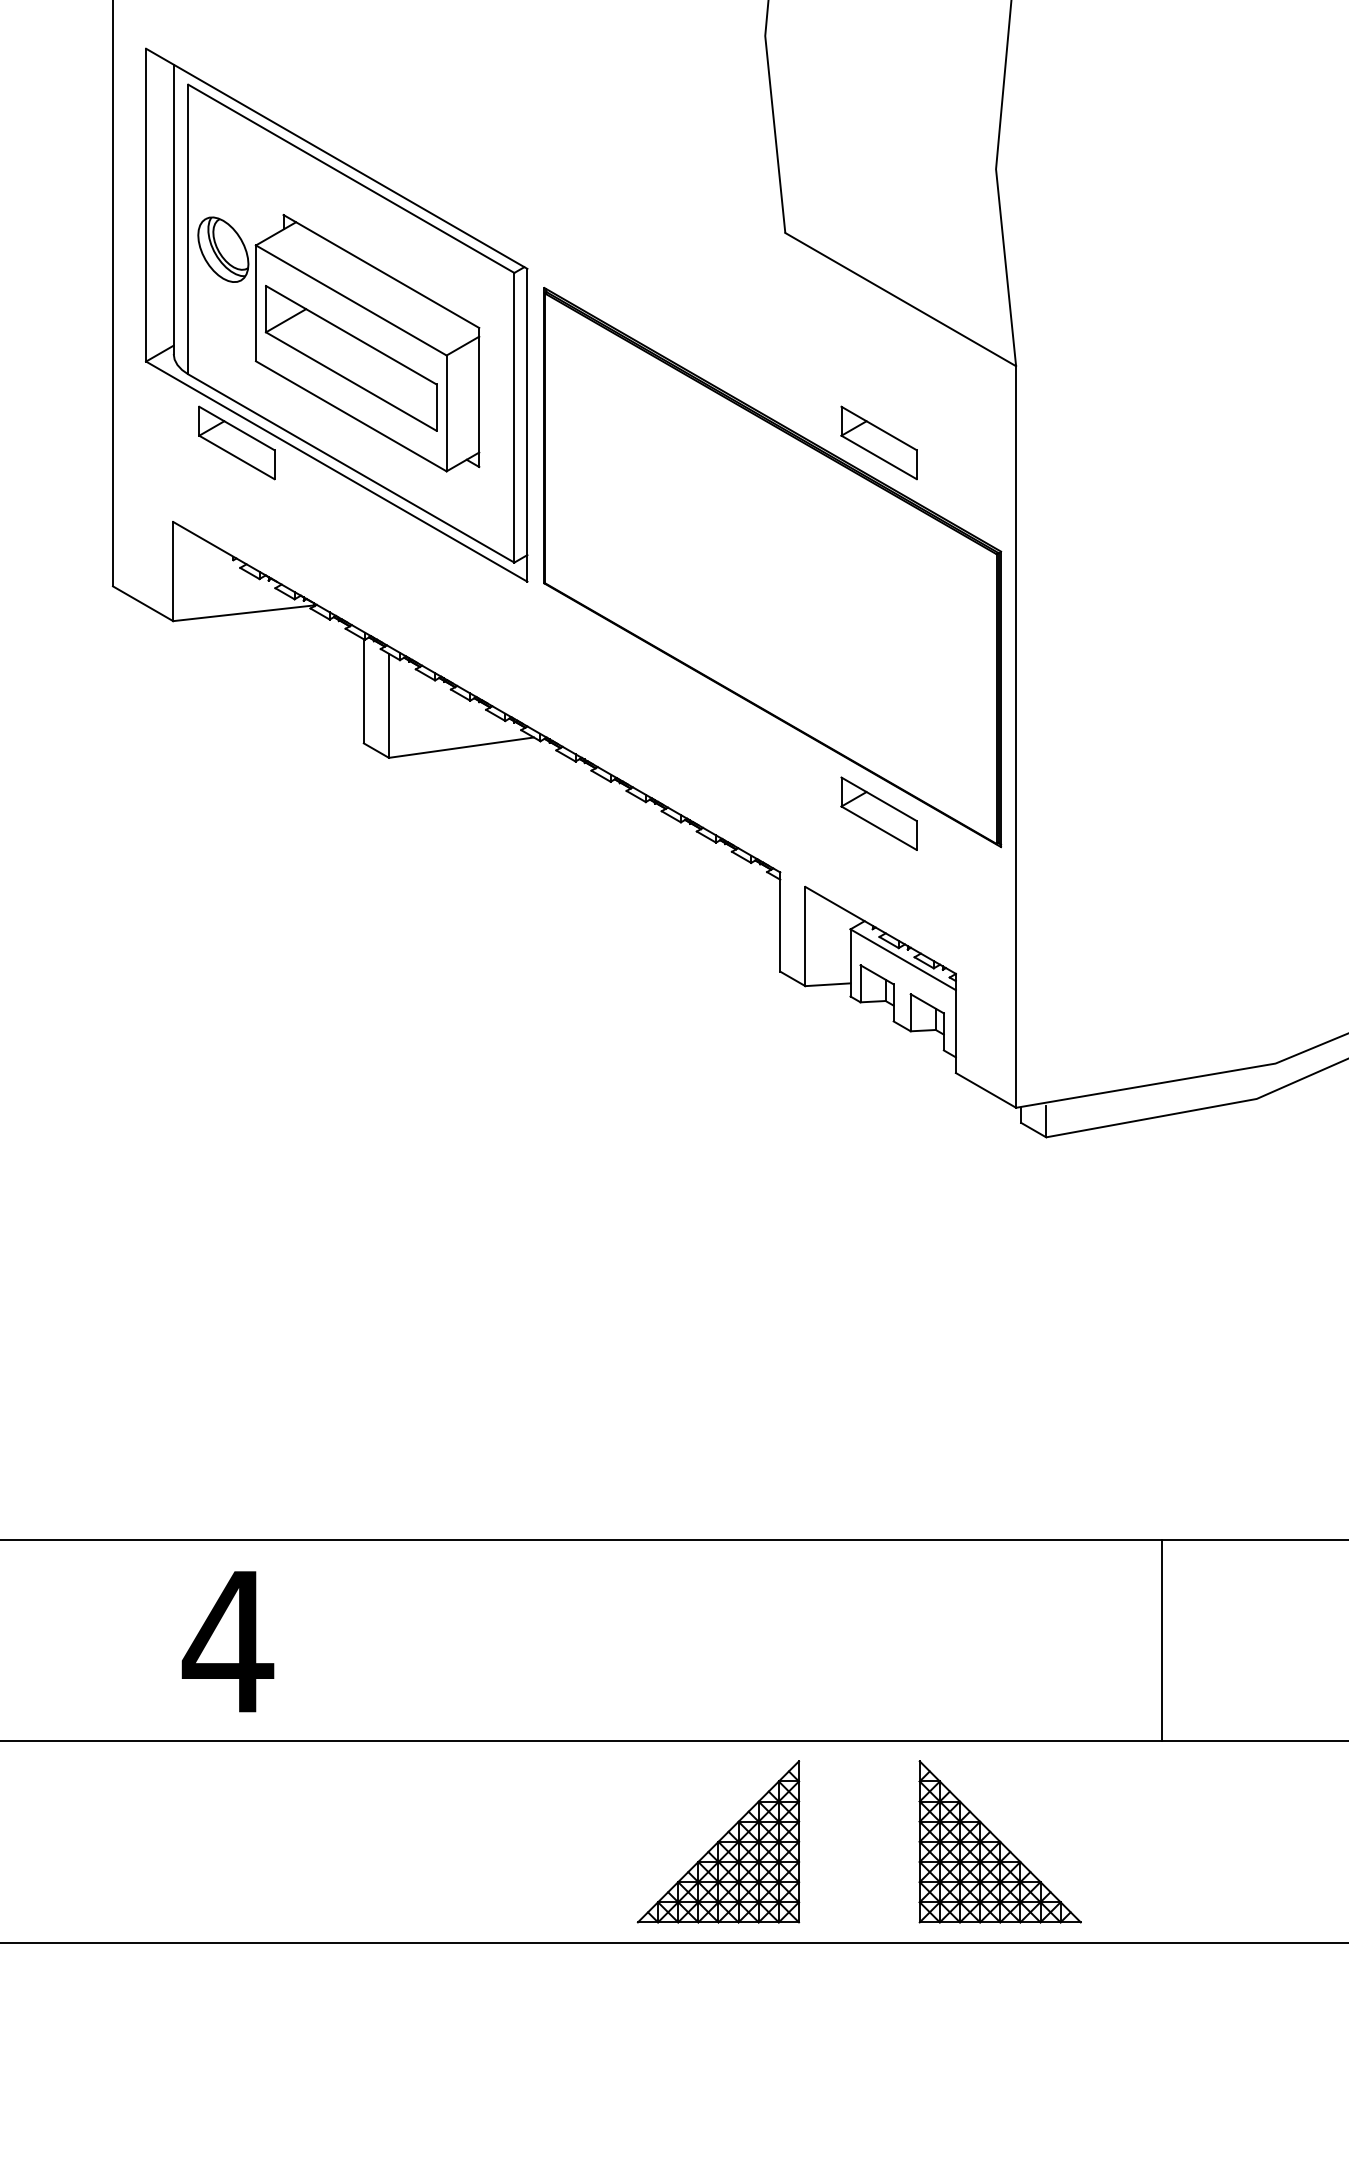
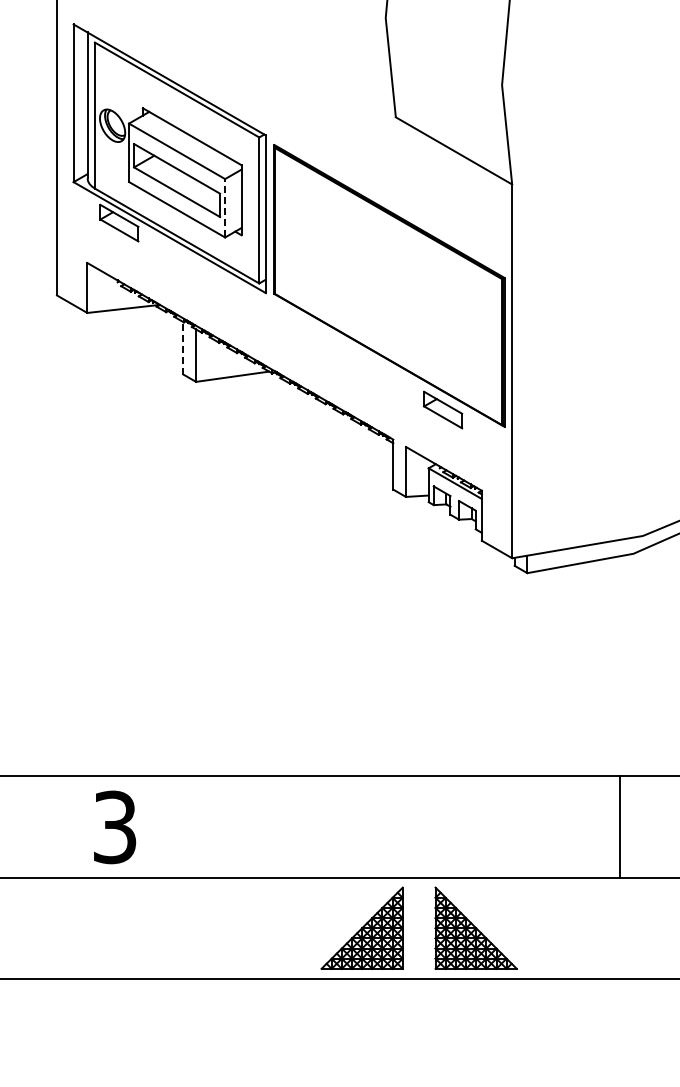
line: (447, 411) -> (225, 207), solid -> dashed
part: (879, 443) -> (443, 223), removed
line: (364, 689) -> (183, 347), solid -> dashed
line: (1161, 1639) -> (619, 826), moved
text: (227, 1641) -> (114, 827), 4 -> 3
part: (998, 1840) -> (475, 927), moved

